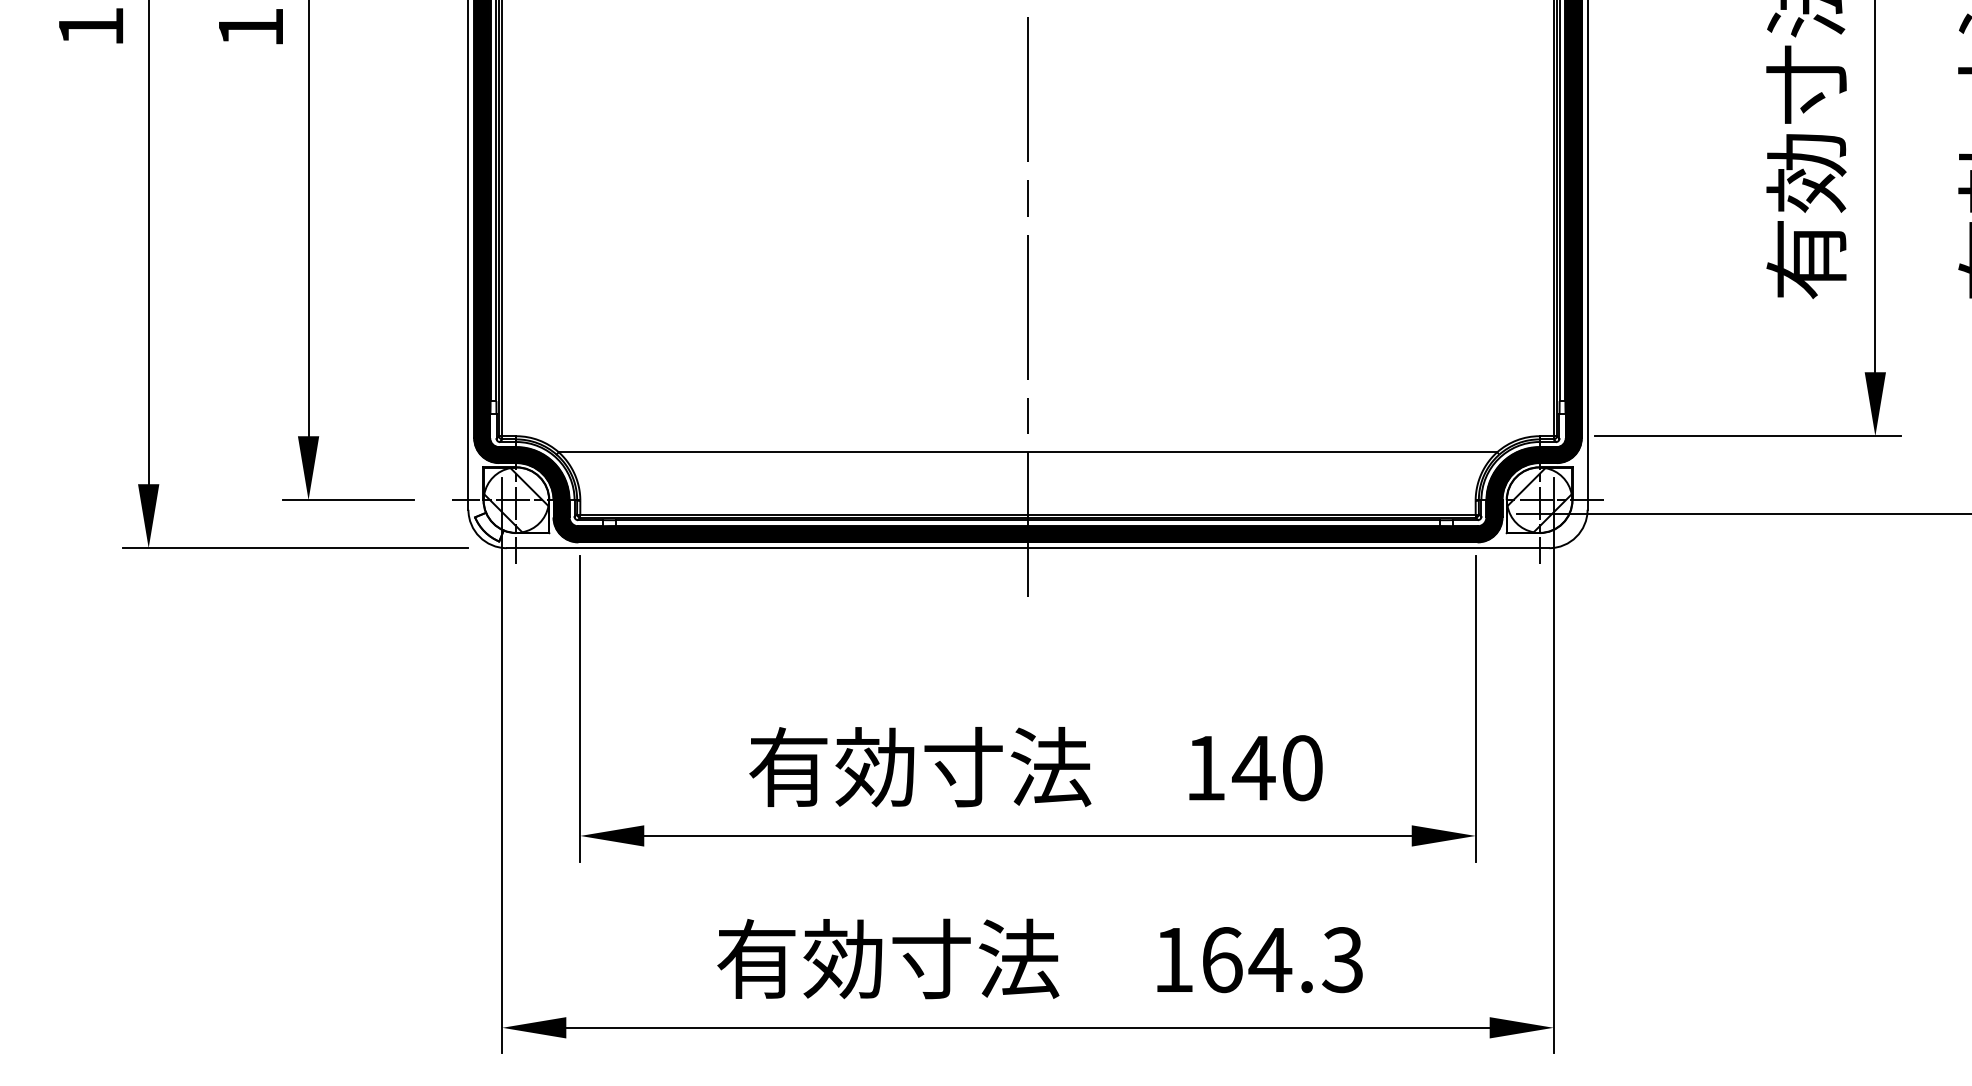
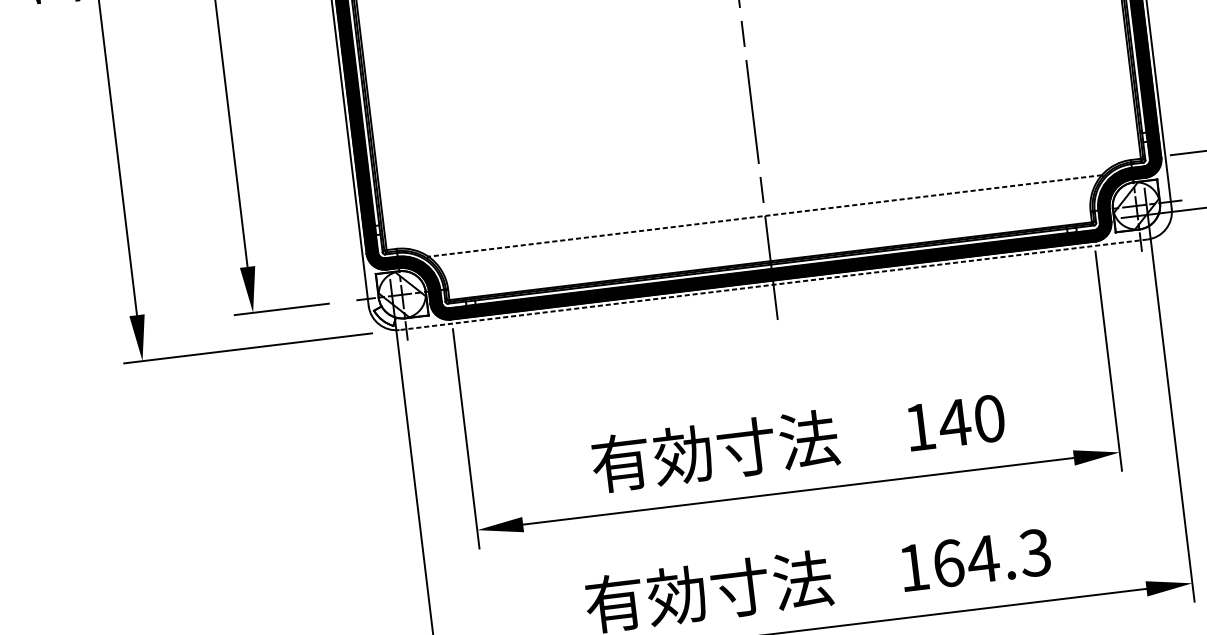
line: (1027, 452) -> (764, 216), solid -> dashed
line: (1027, 548) -> (773, 285), solid -> dashed

